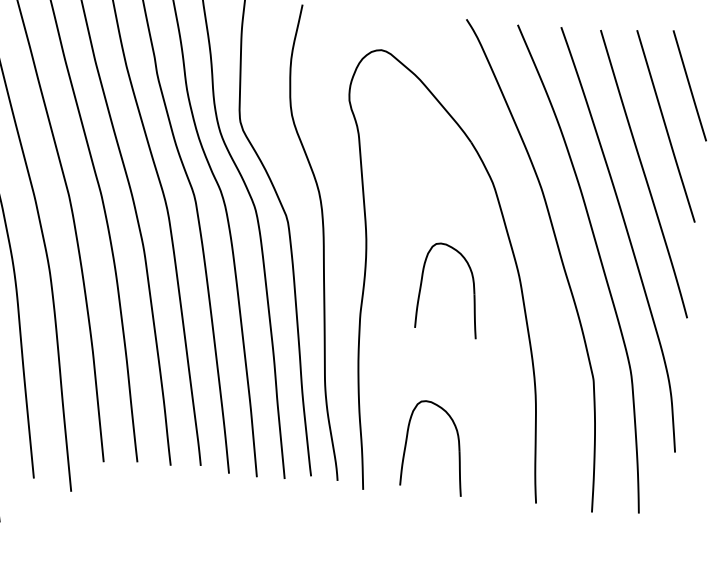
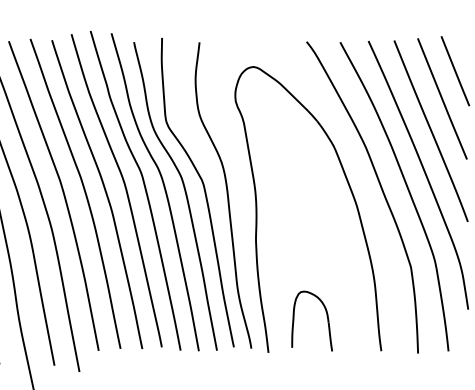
part: (472, 284) -> (326, 213), removed

